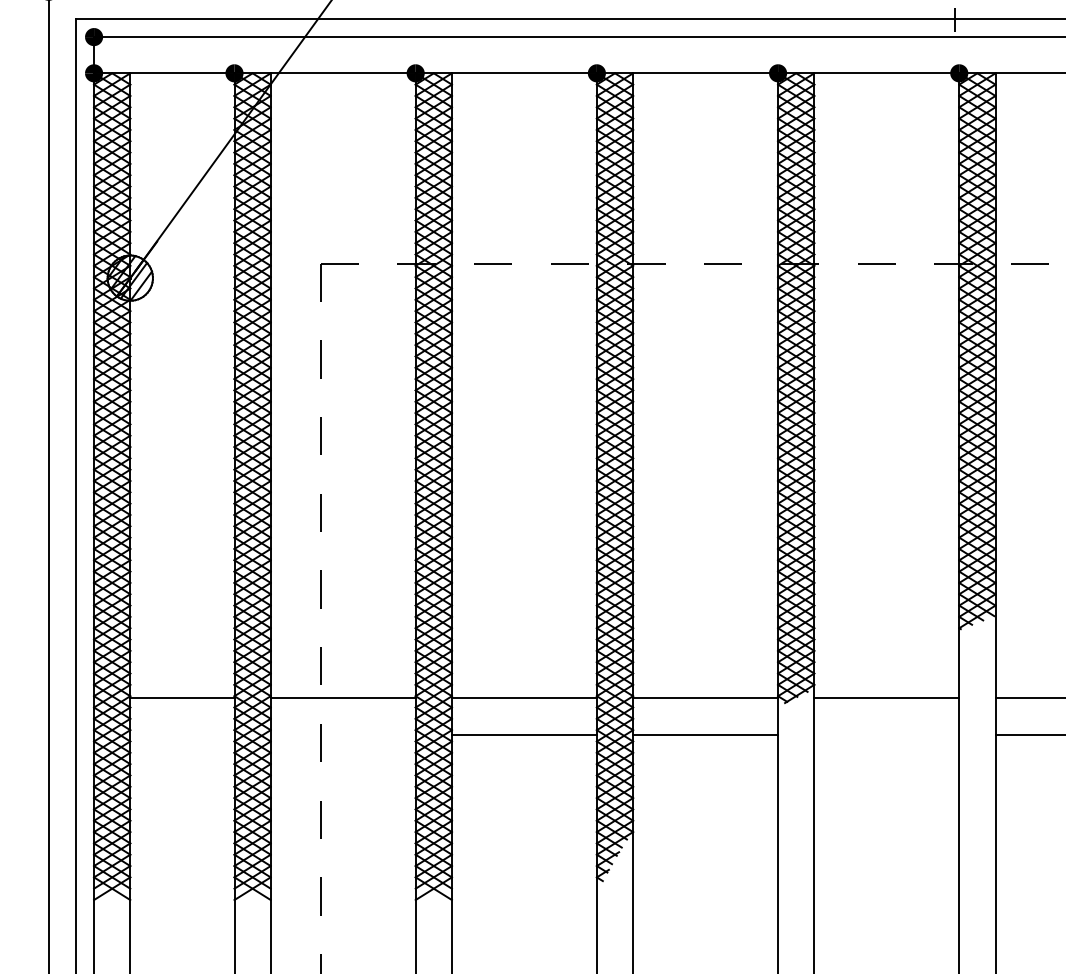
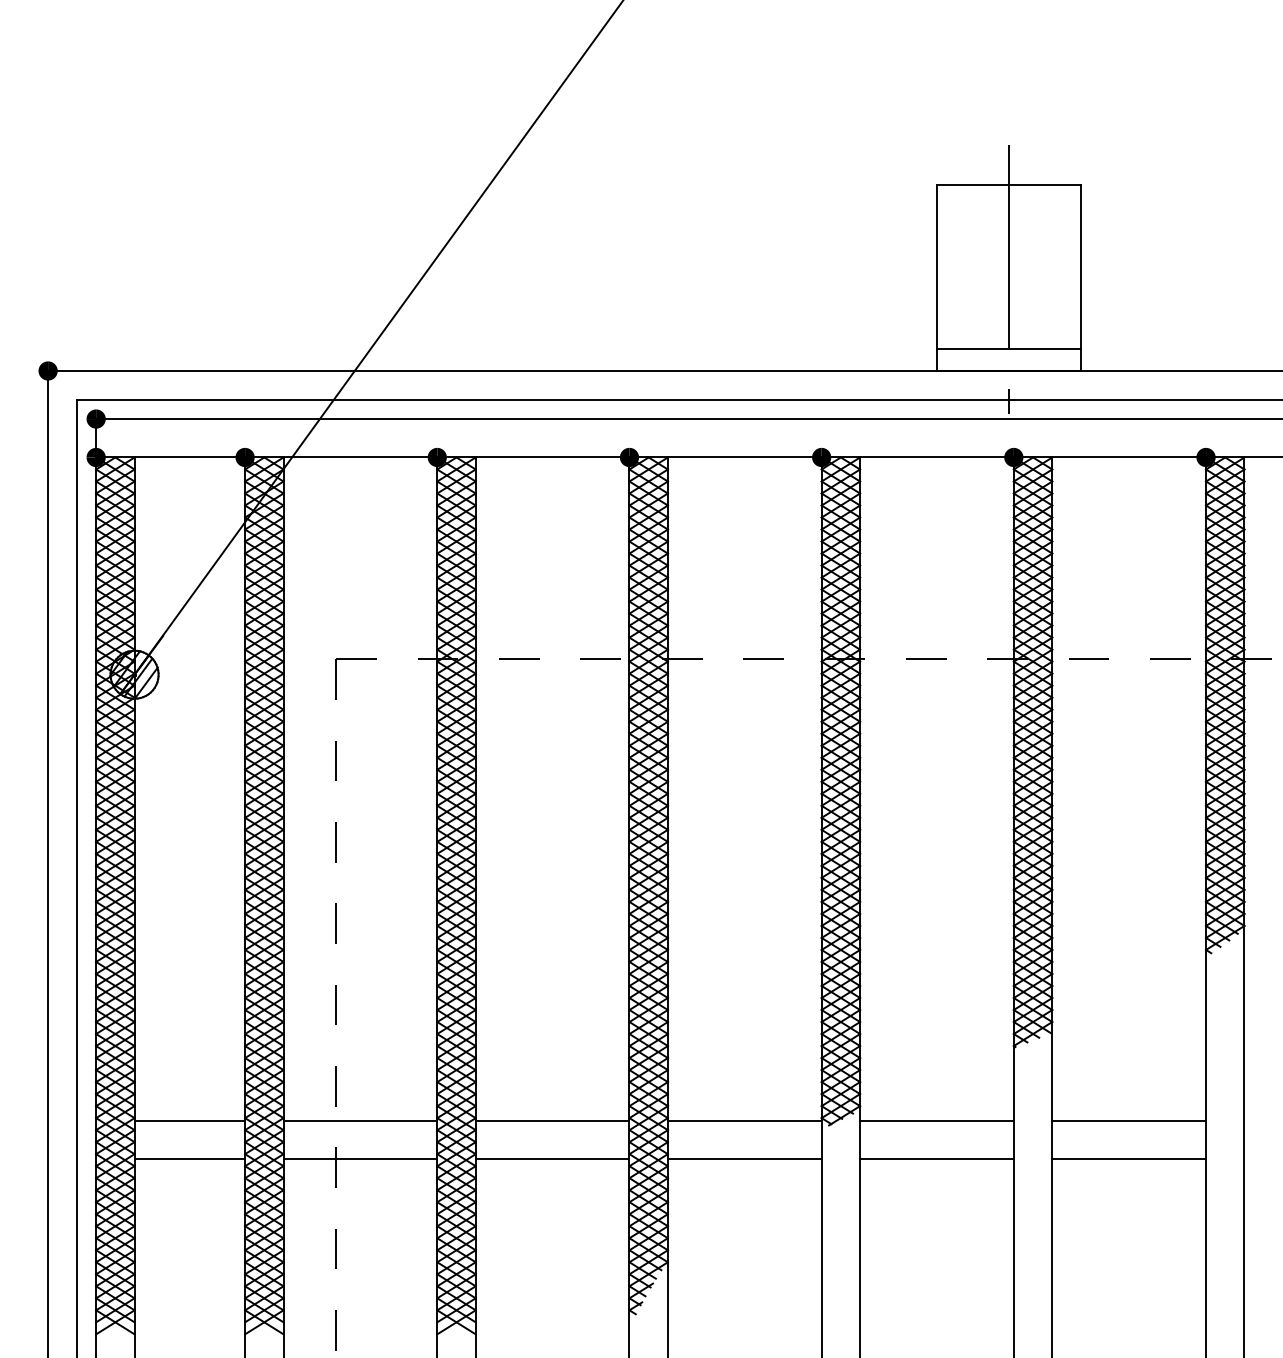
line: (182, 734) -> (189, 1158), added
line: (343, 734) -> (360, 1158), added
line: (886, 734) -> (936, 1158), added

